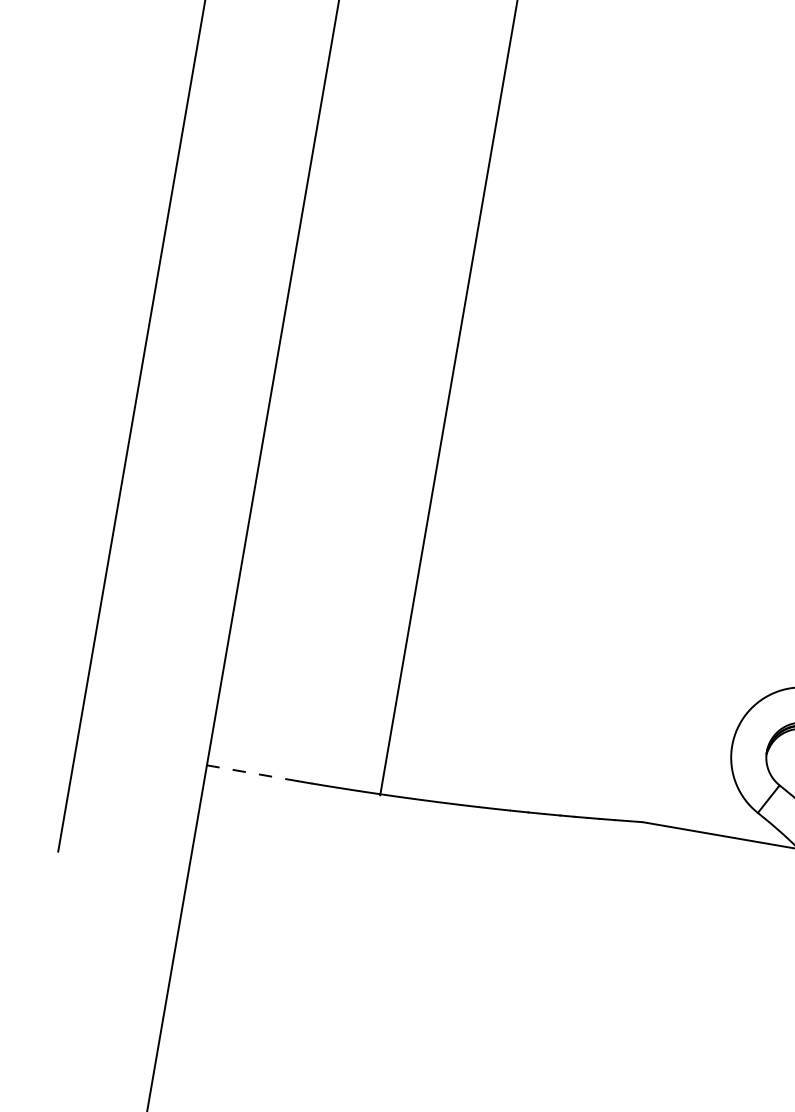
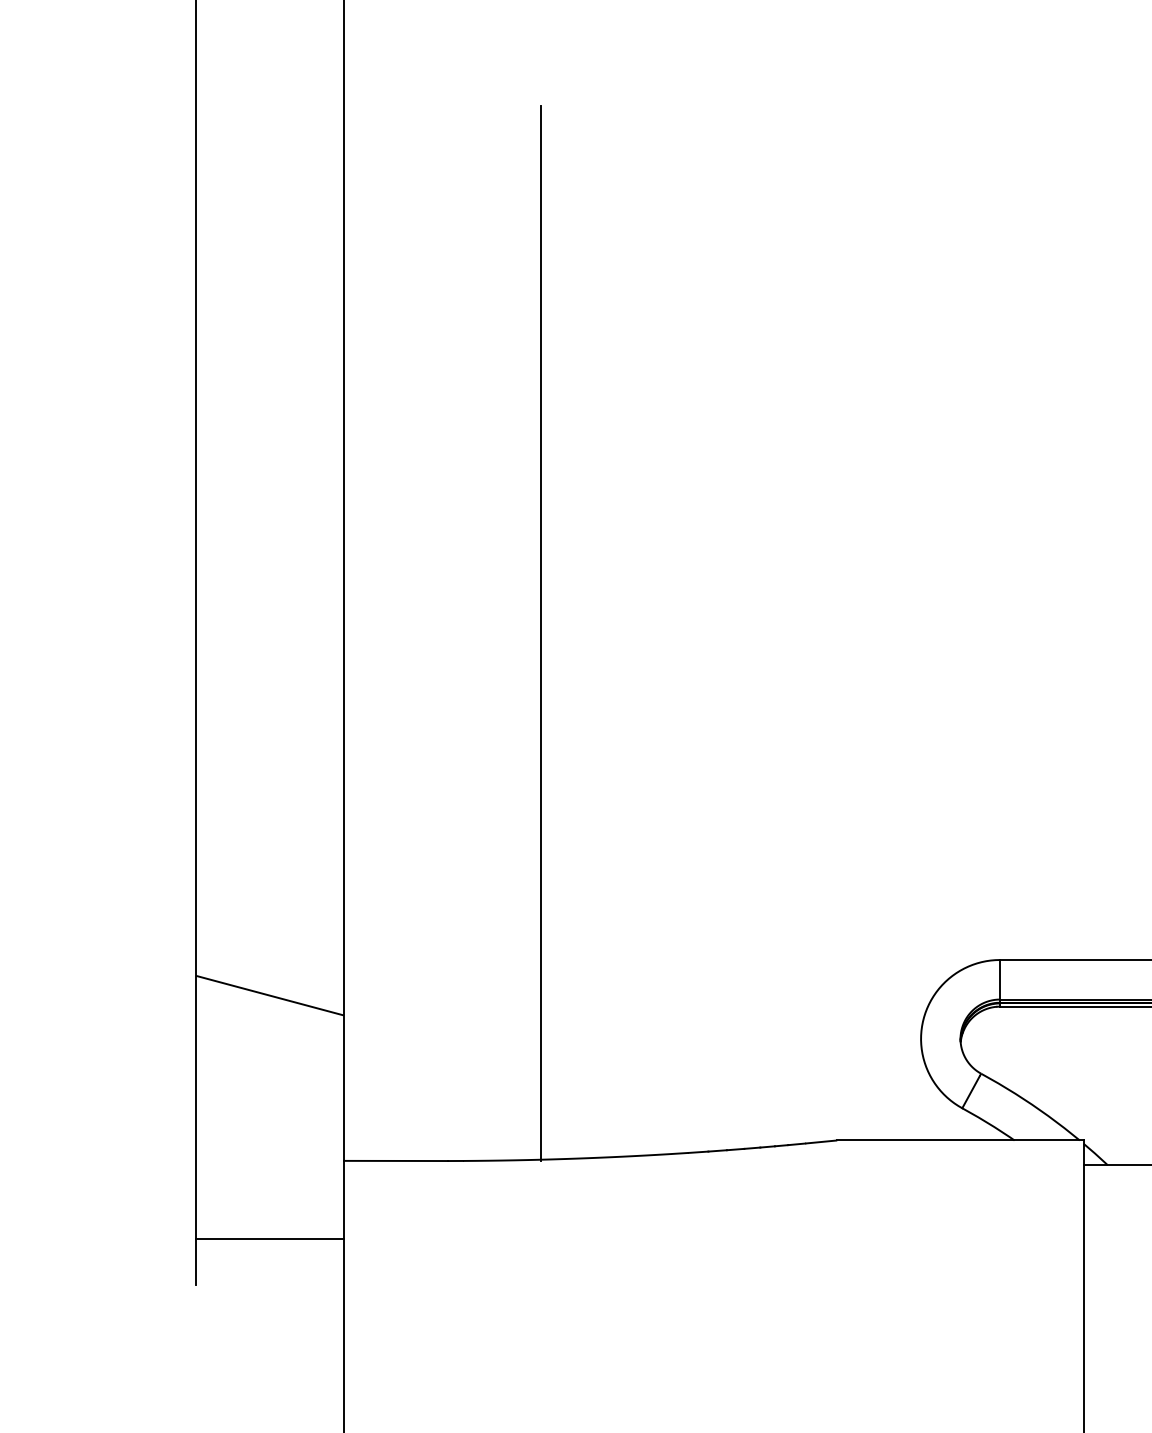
hatch: (166, 608) -> (269, 995), added
line: (252, 772) -> (395, 1160), dashed -> solid
line: (129, 823) -> (269, 1239), added

